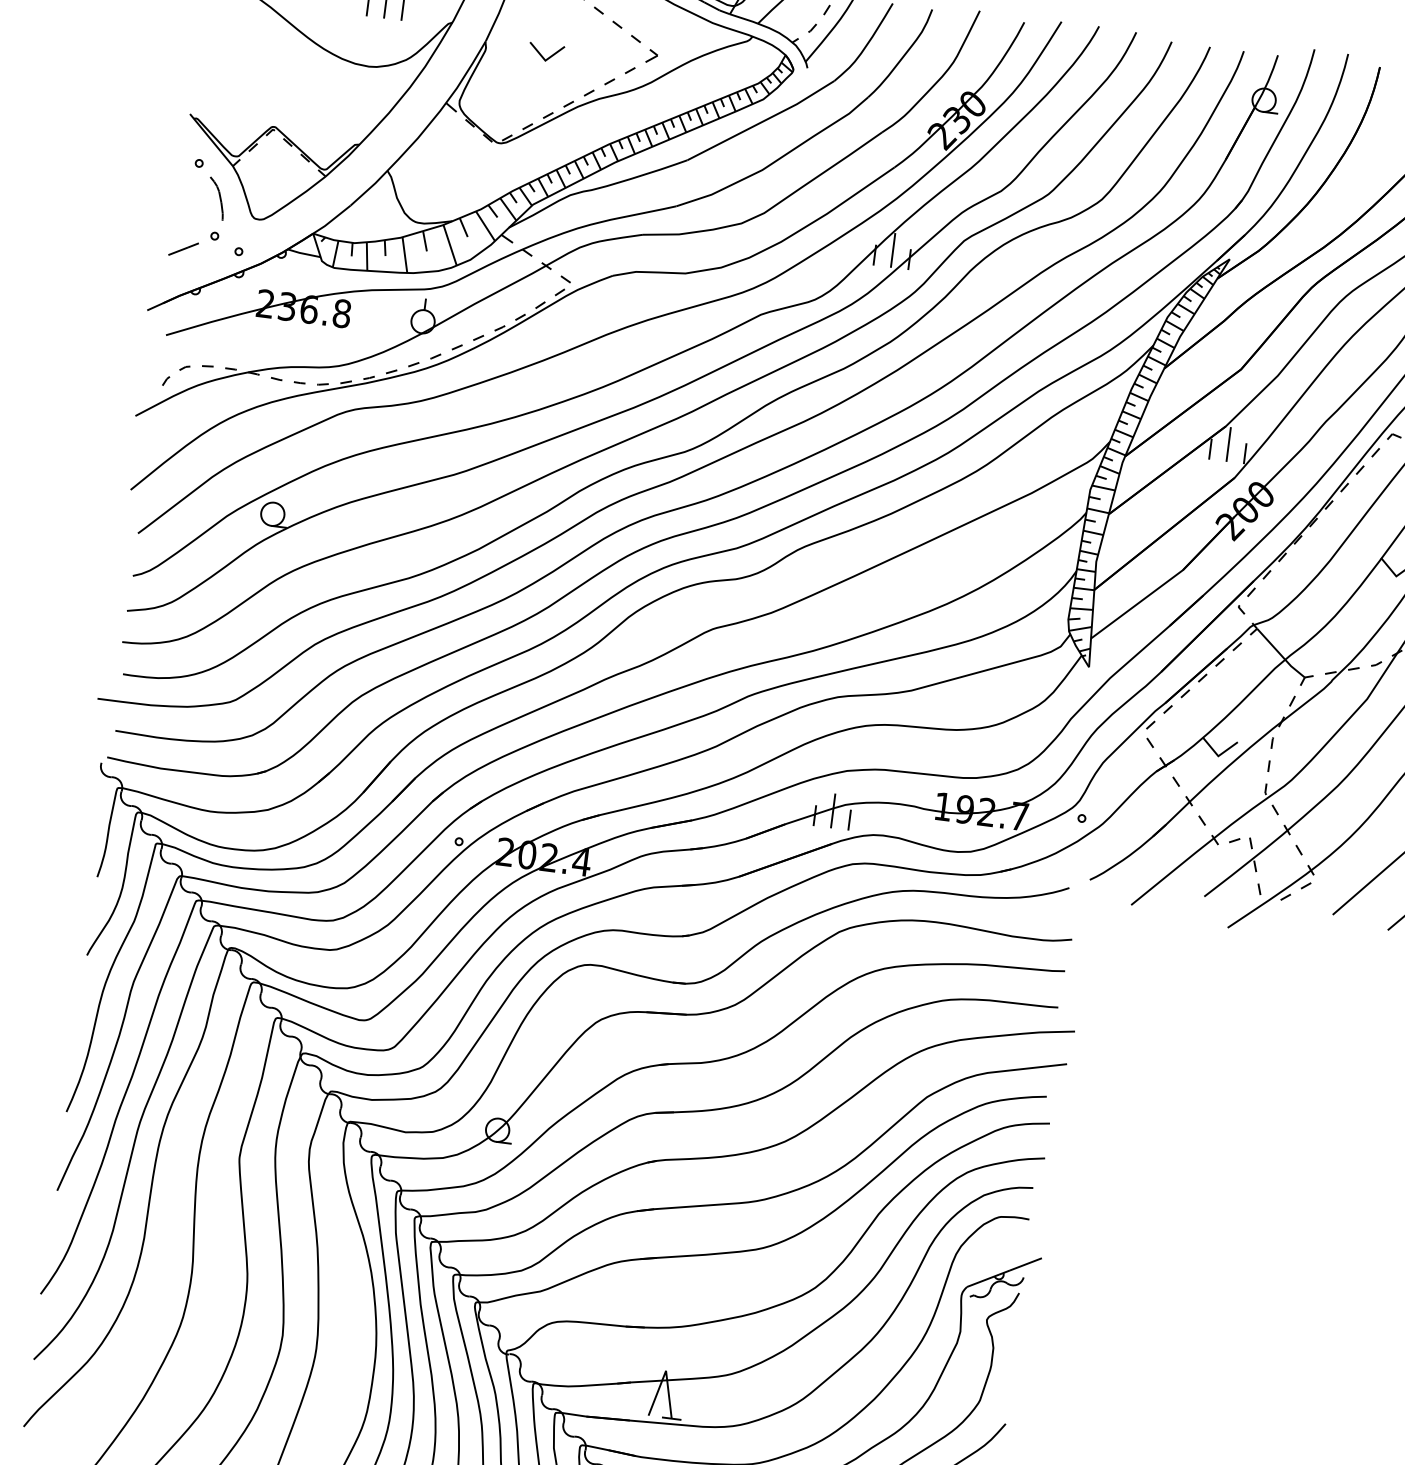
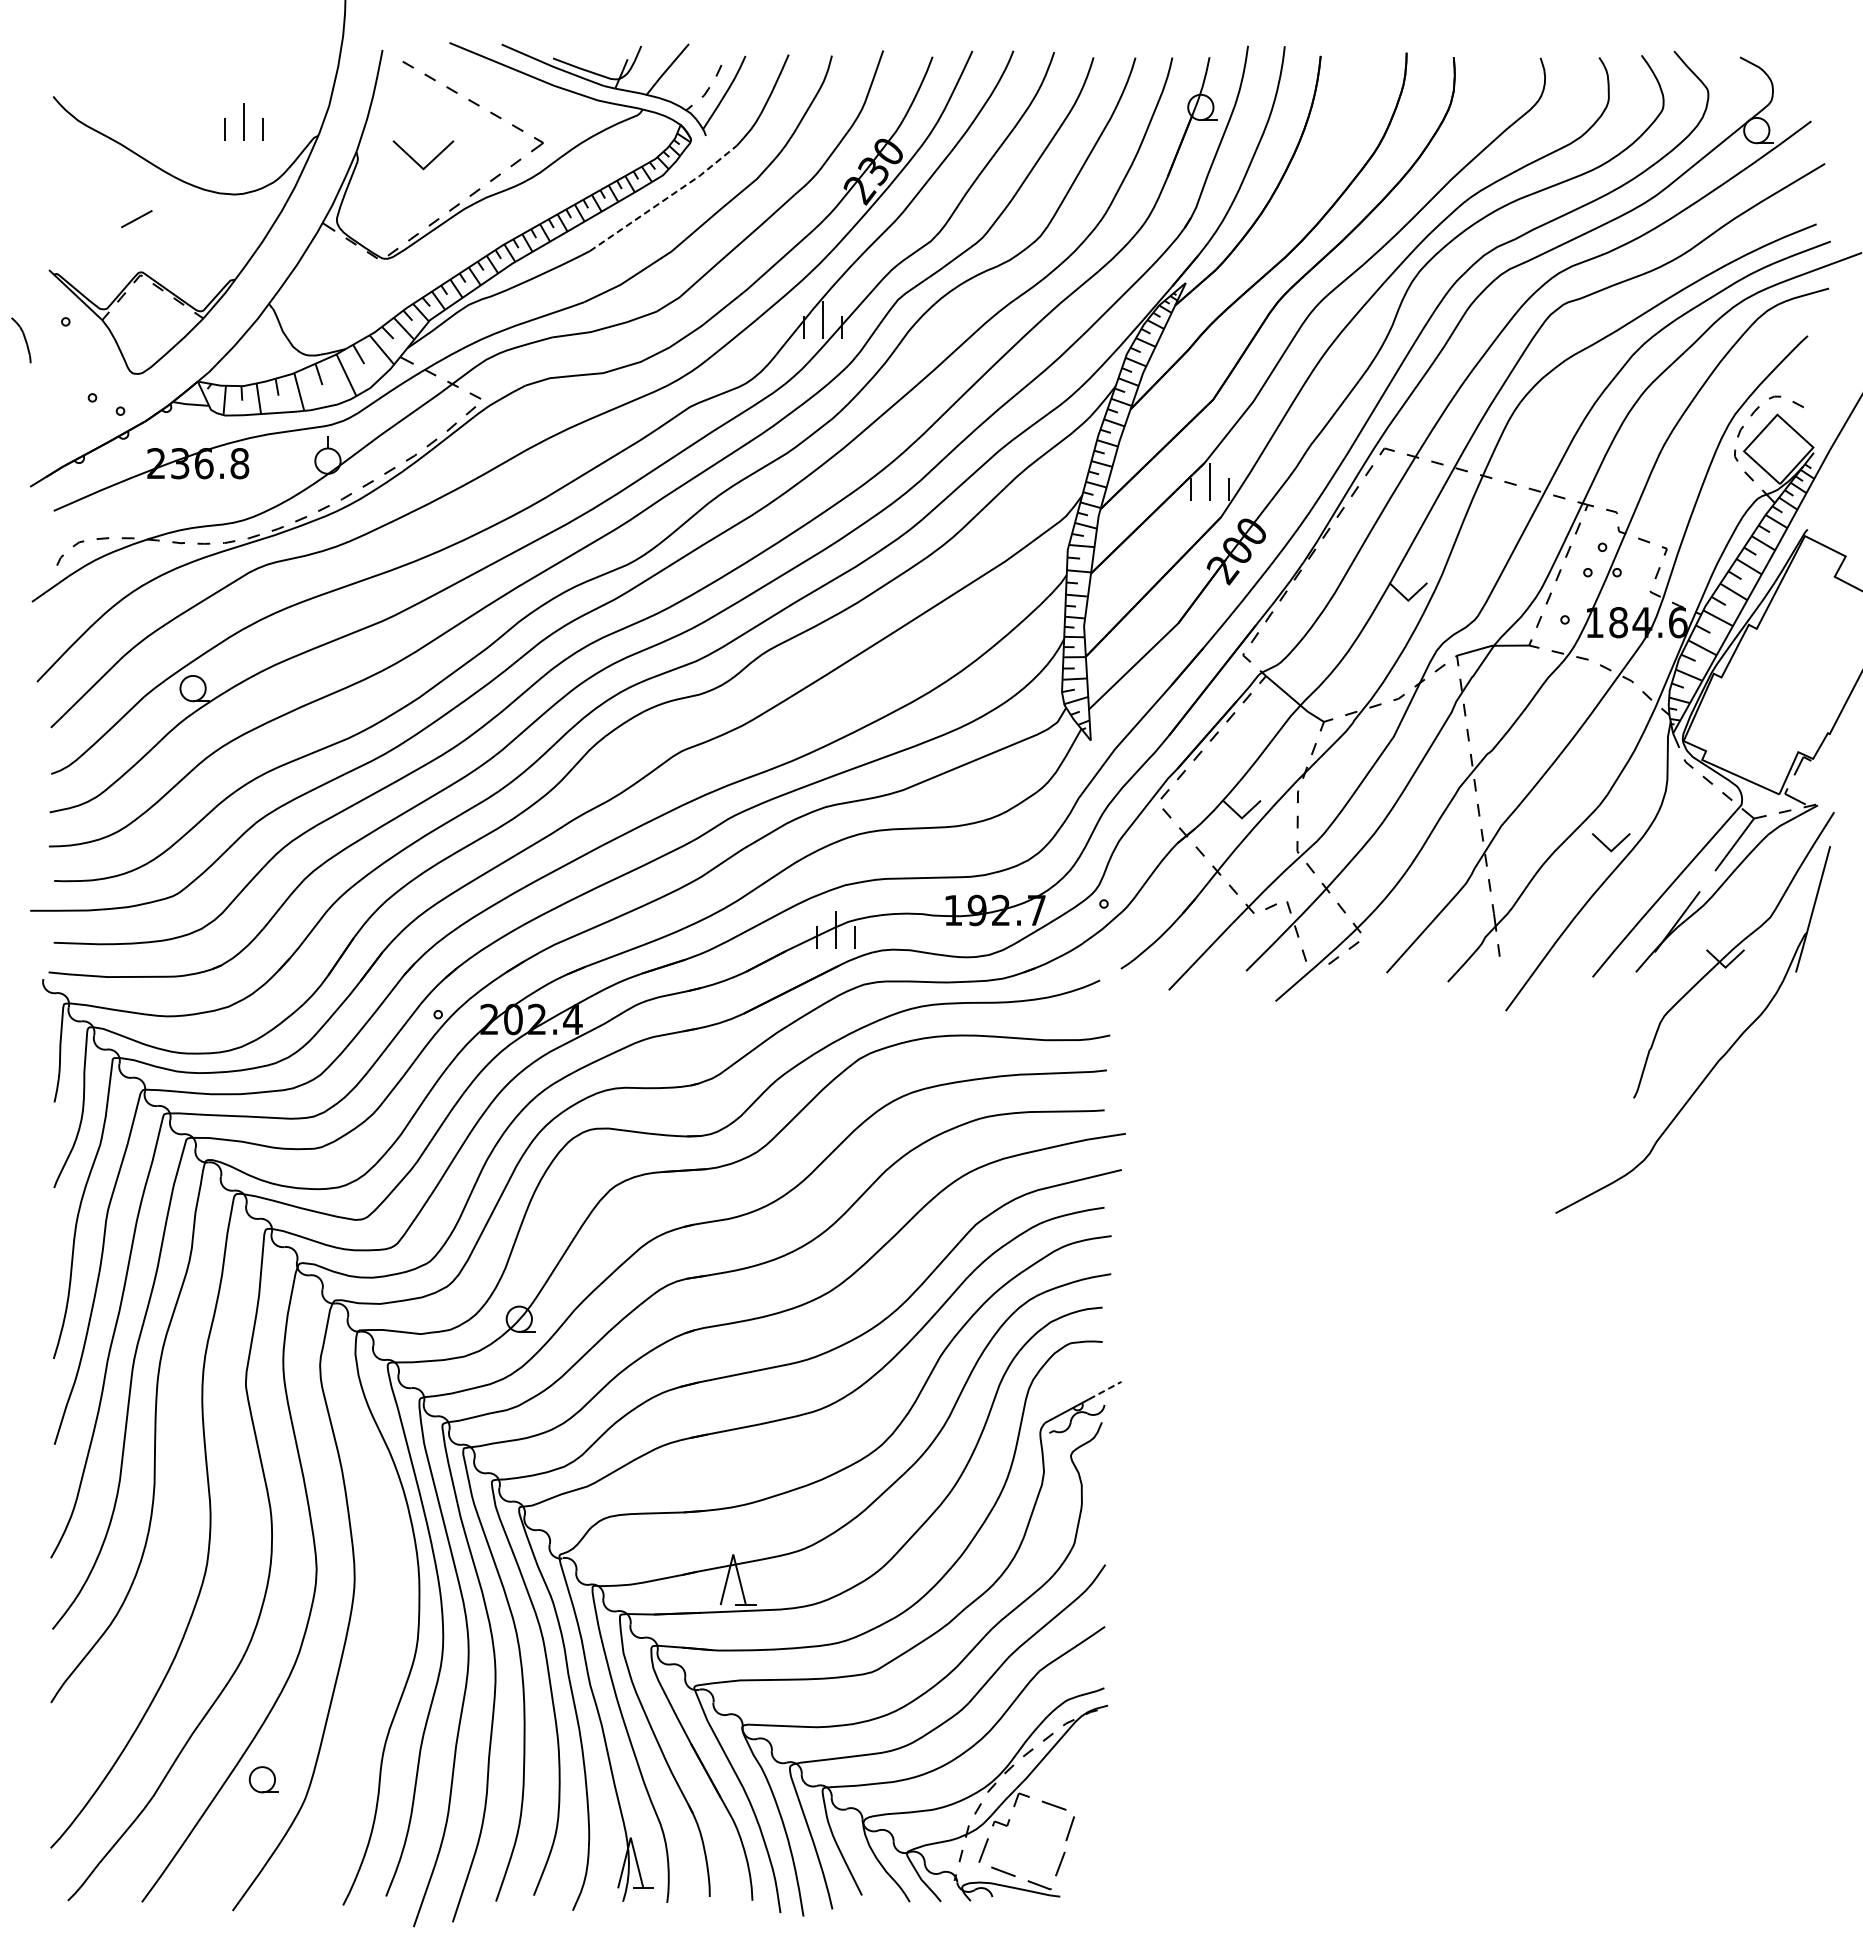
part: (546, 52) -> (423, 154), size x1.6
line: (762, 121) -> (665, 199), solid -> dashed
part: (216, 198) -> (21, 340), moved
line: (183, 249) -> (136, 219), moved
line: (1026, 1264) -> (1105, 1390), solid -> dashed

